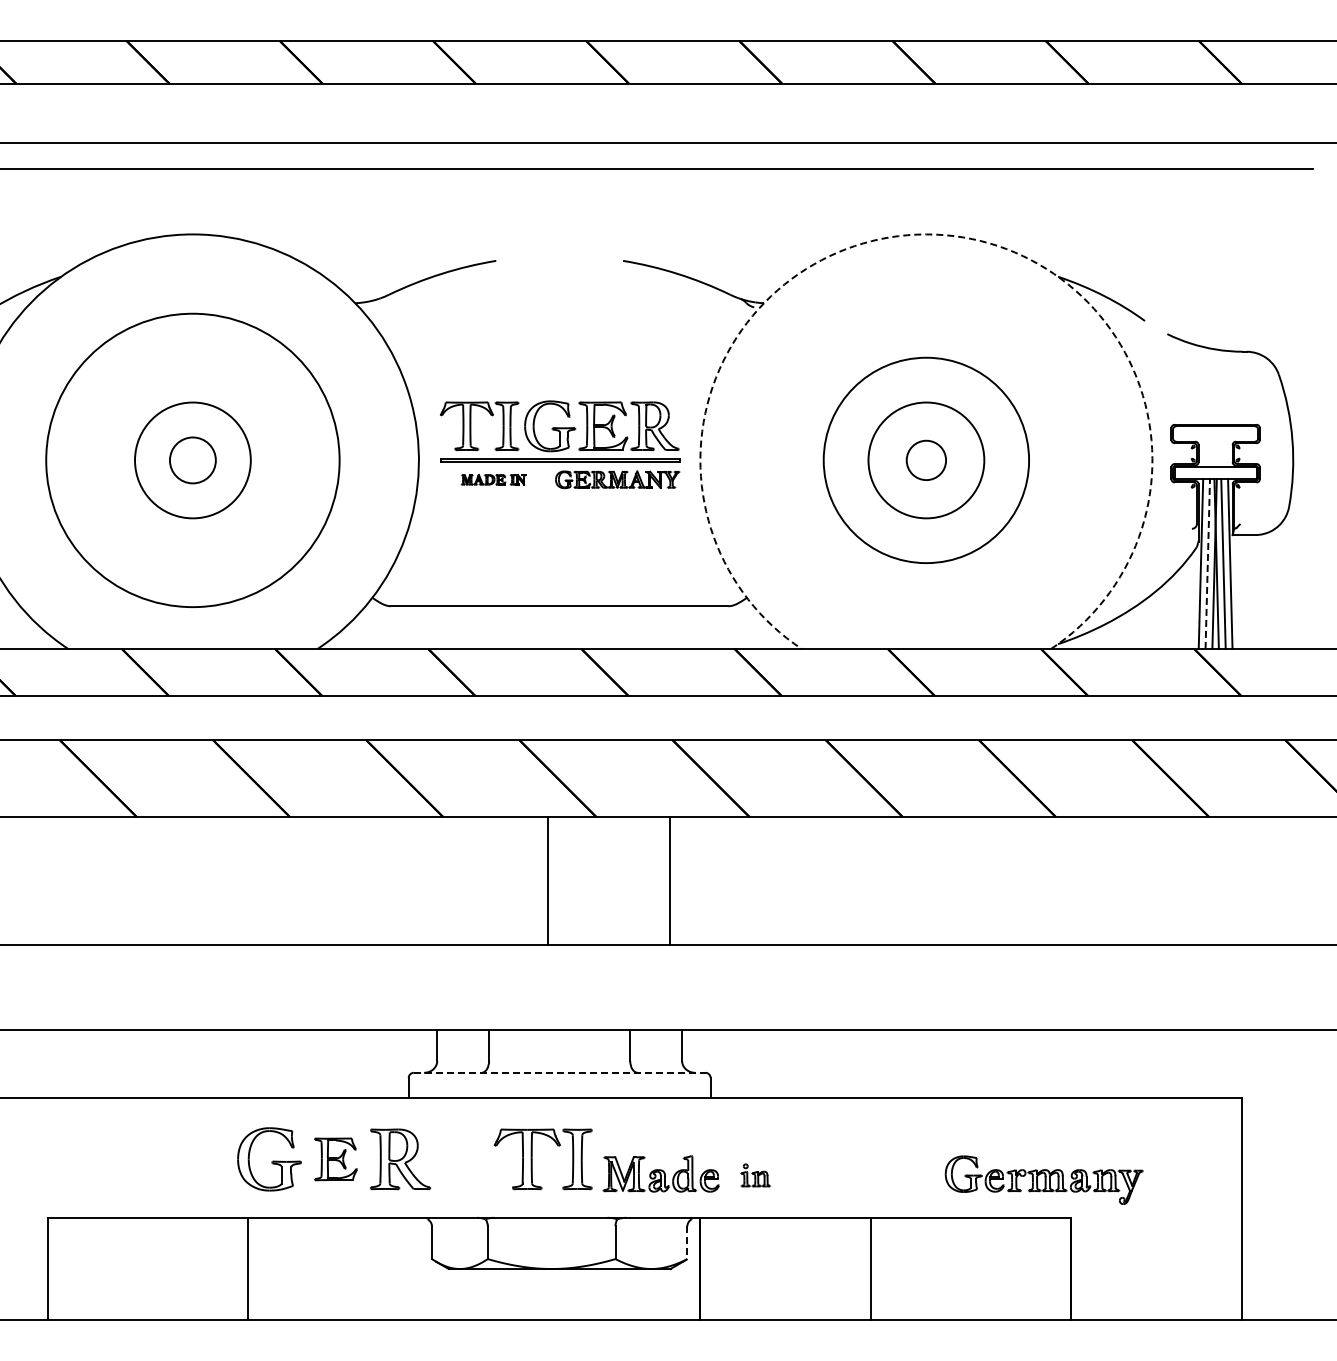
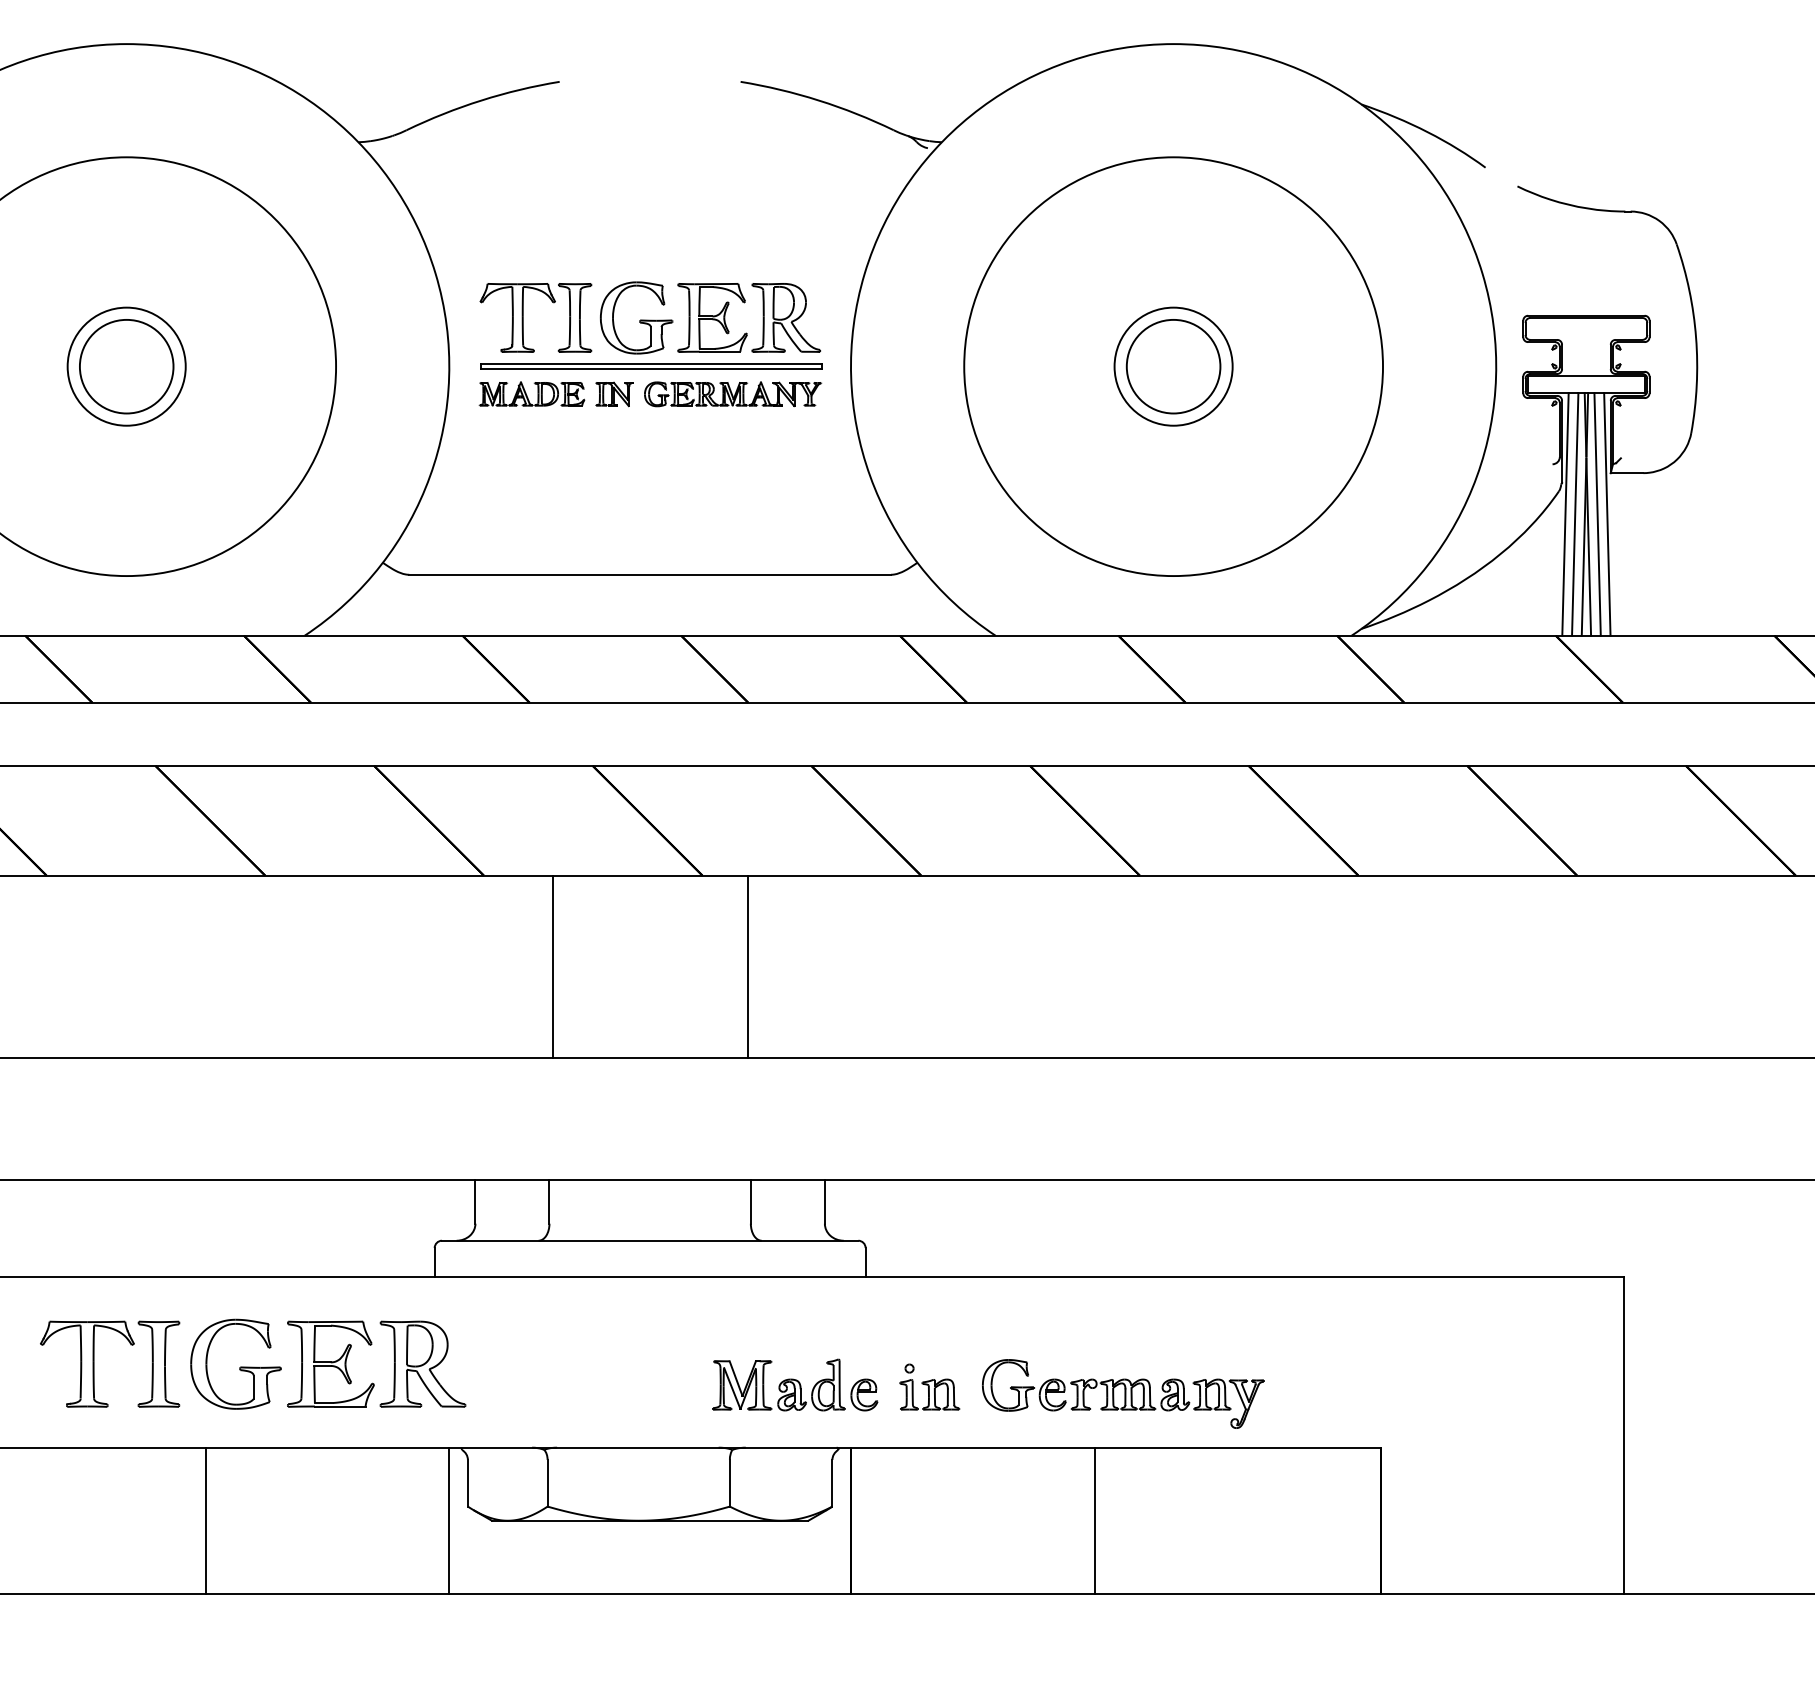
arc: (926, 234) -> (1173, 44), dashed -> solid
circle: (192, 460) -> (126, 366), size x0.71
circle: (192, 460) -> (126, 366), size x1.43
circle: (926, 460) -> (1173, 366), size x0.71
circle: (926, 460) -> (1173, 366), size x1.43
circle: (926, 460) -> (1173, 366), size x1.67
part: (493, 479) -> (555, 393), size x1.67
line: (1207, 564) -> (1574, 515), dashed -> solid
line: (548, 880) -> (552, 966), moved
line: (669, 880) -> (746, 966), moved
line: (559, 1072) -> (649, 1240), dashed -> solid
part: (335, 1159) -> (330, 1364), size x1.43
part: (532, 1159) -> (94, 1364), moved
part: (755, 1175) -> (929, 1387), size x1.43
part: (1043, 1179) -> (1122, 1392), moved
line: (687, 1243) -> (832, 1484), dashed -> solid
line: (418, 1268) -> (448, 1520), added

